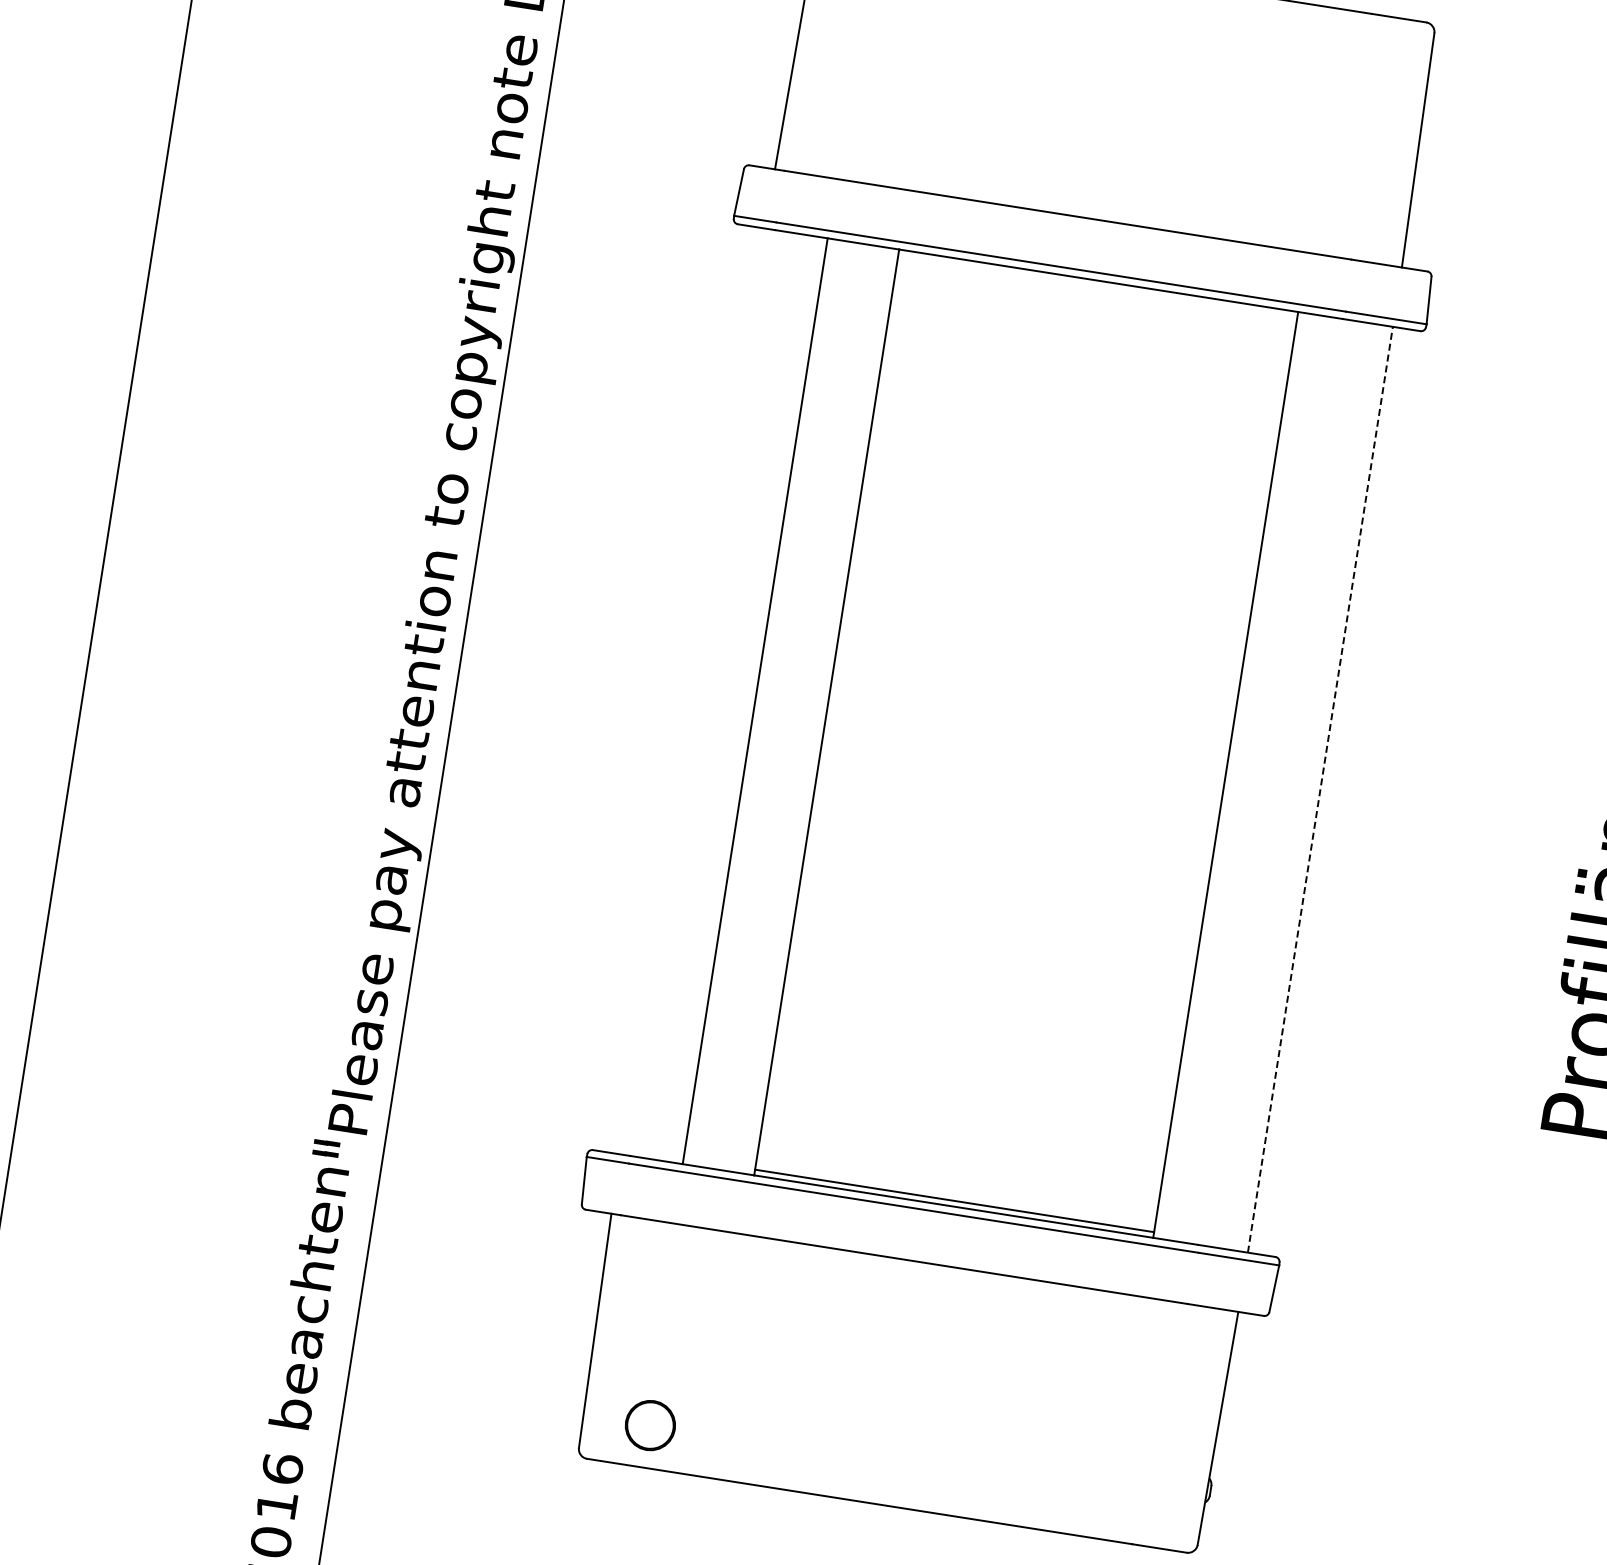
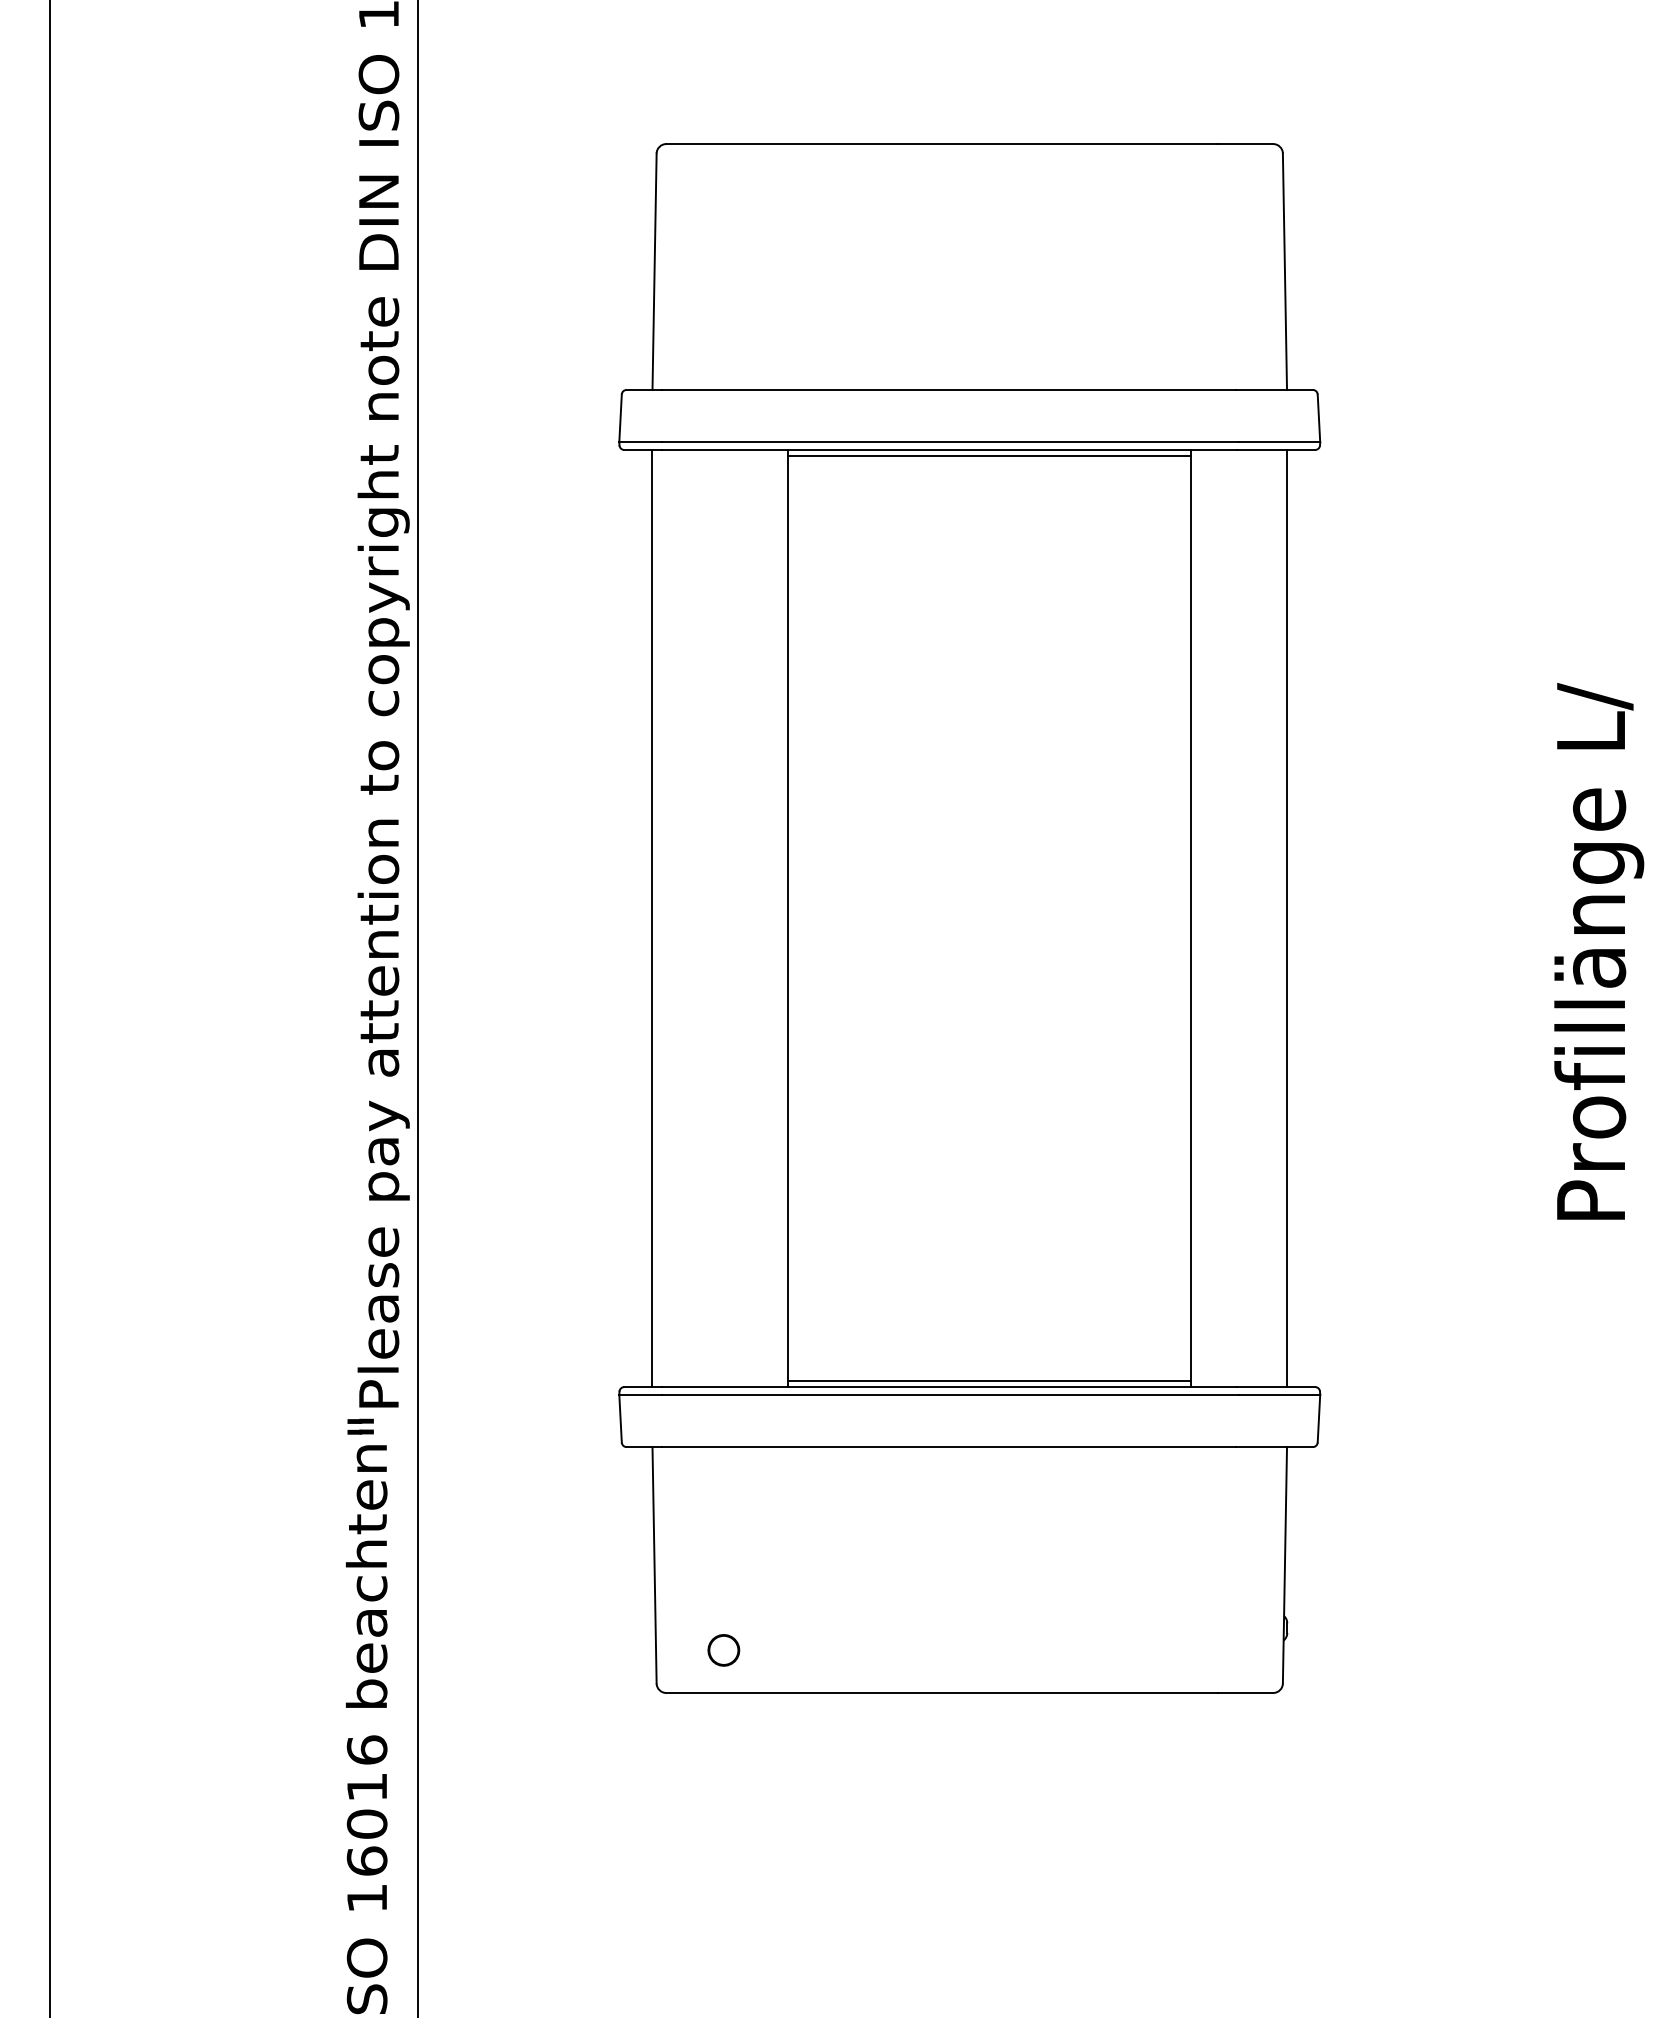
line: (1097, 286) -> (989, 455), added
line: (755, 701) -> (652, 918), moved
line: (1320, 789) -> (1287, 918), dashed -> solid
part: (650, 1425) -> (723, 1650), size x0.62

